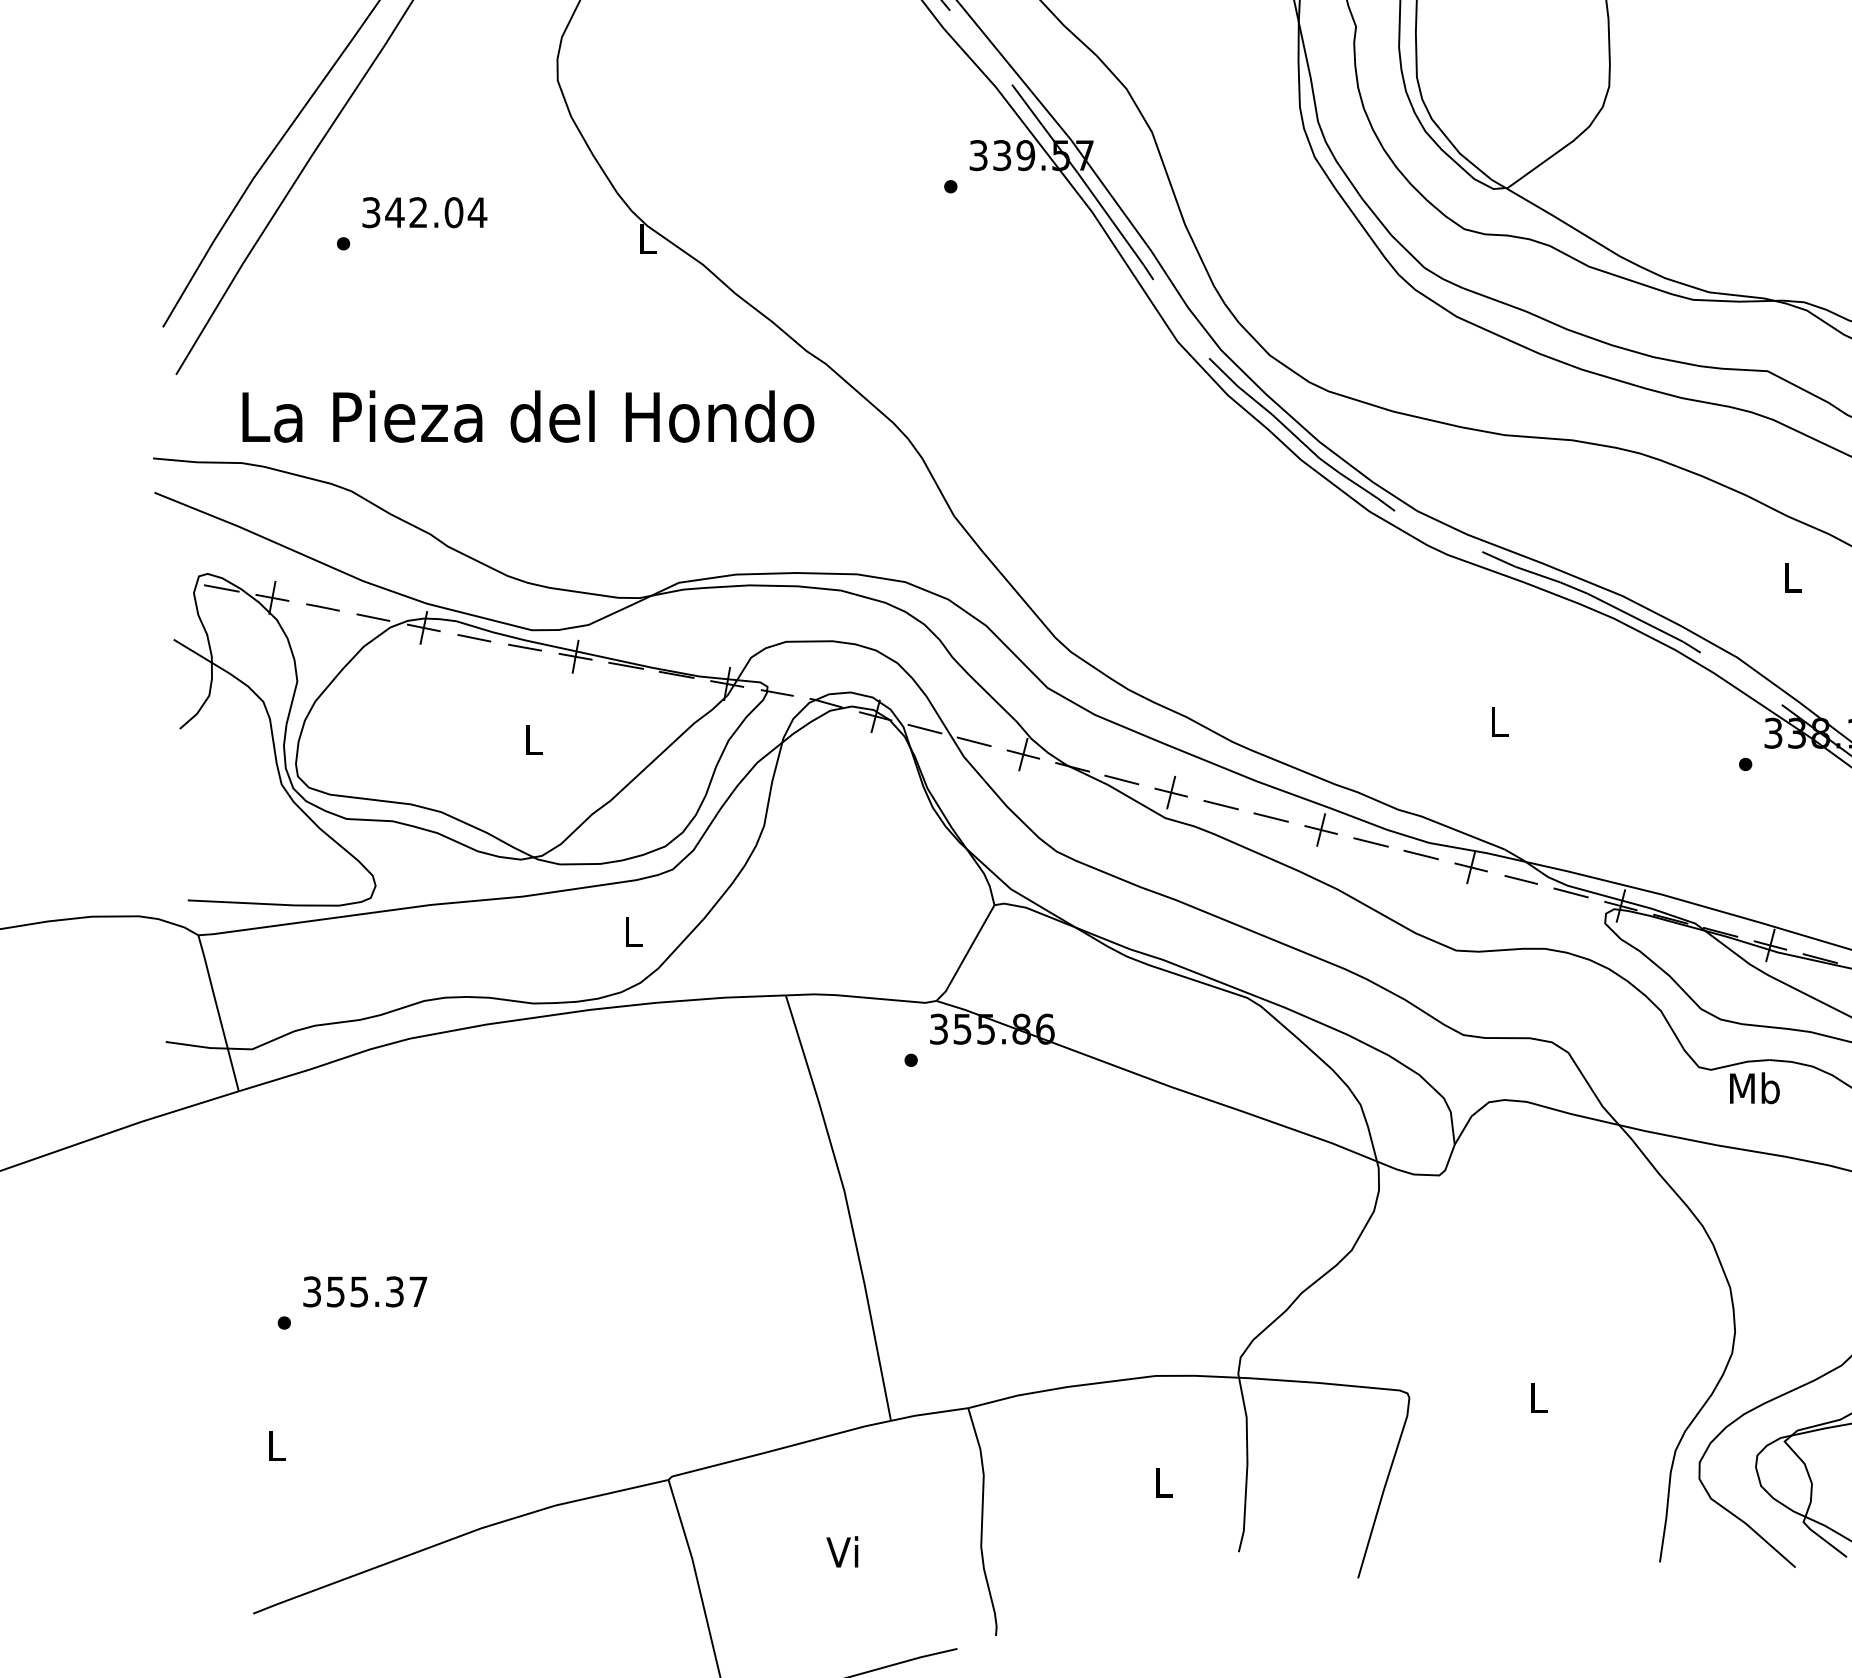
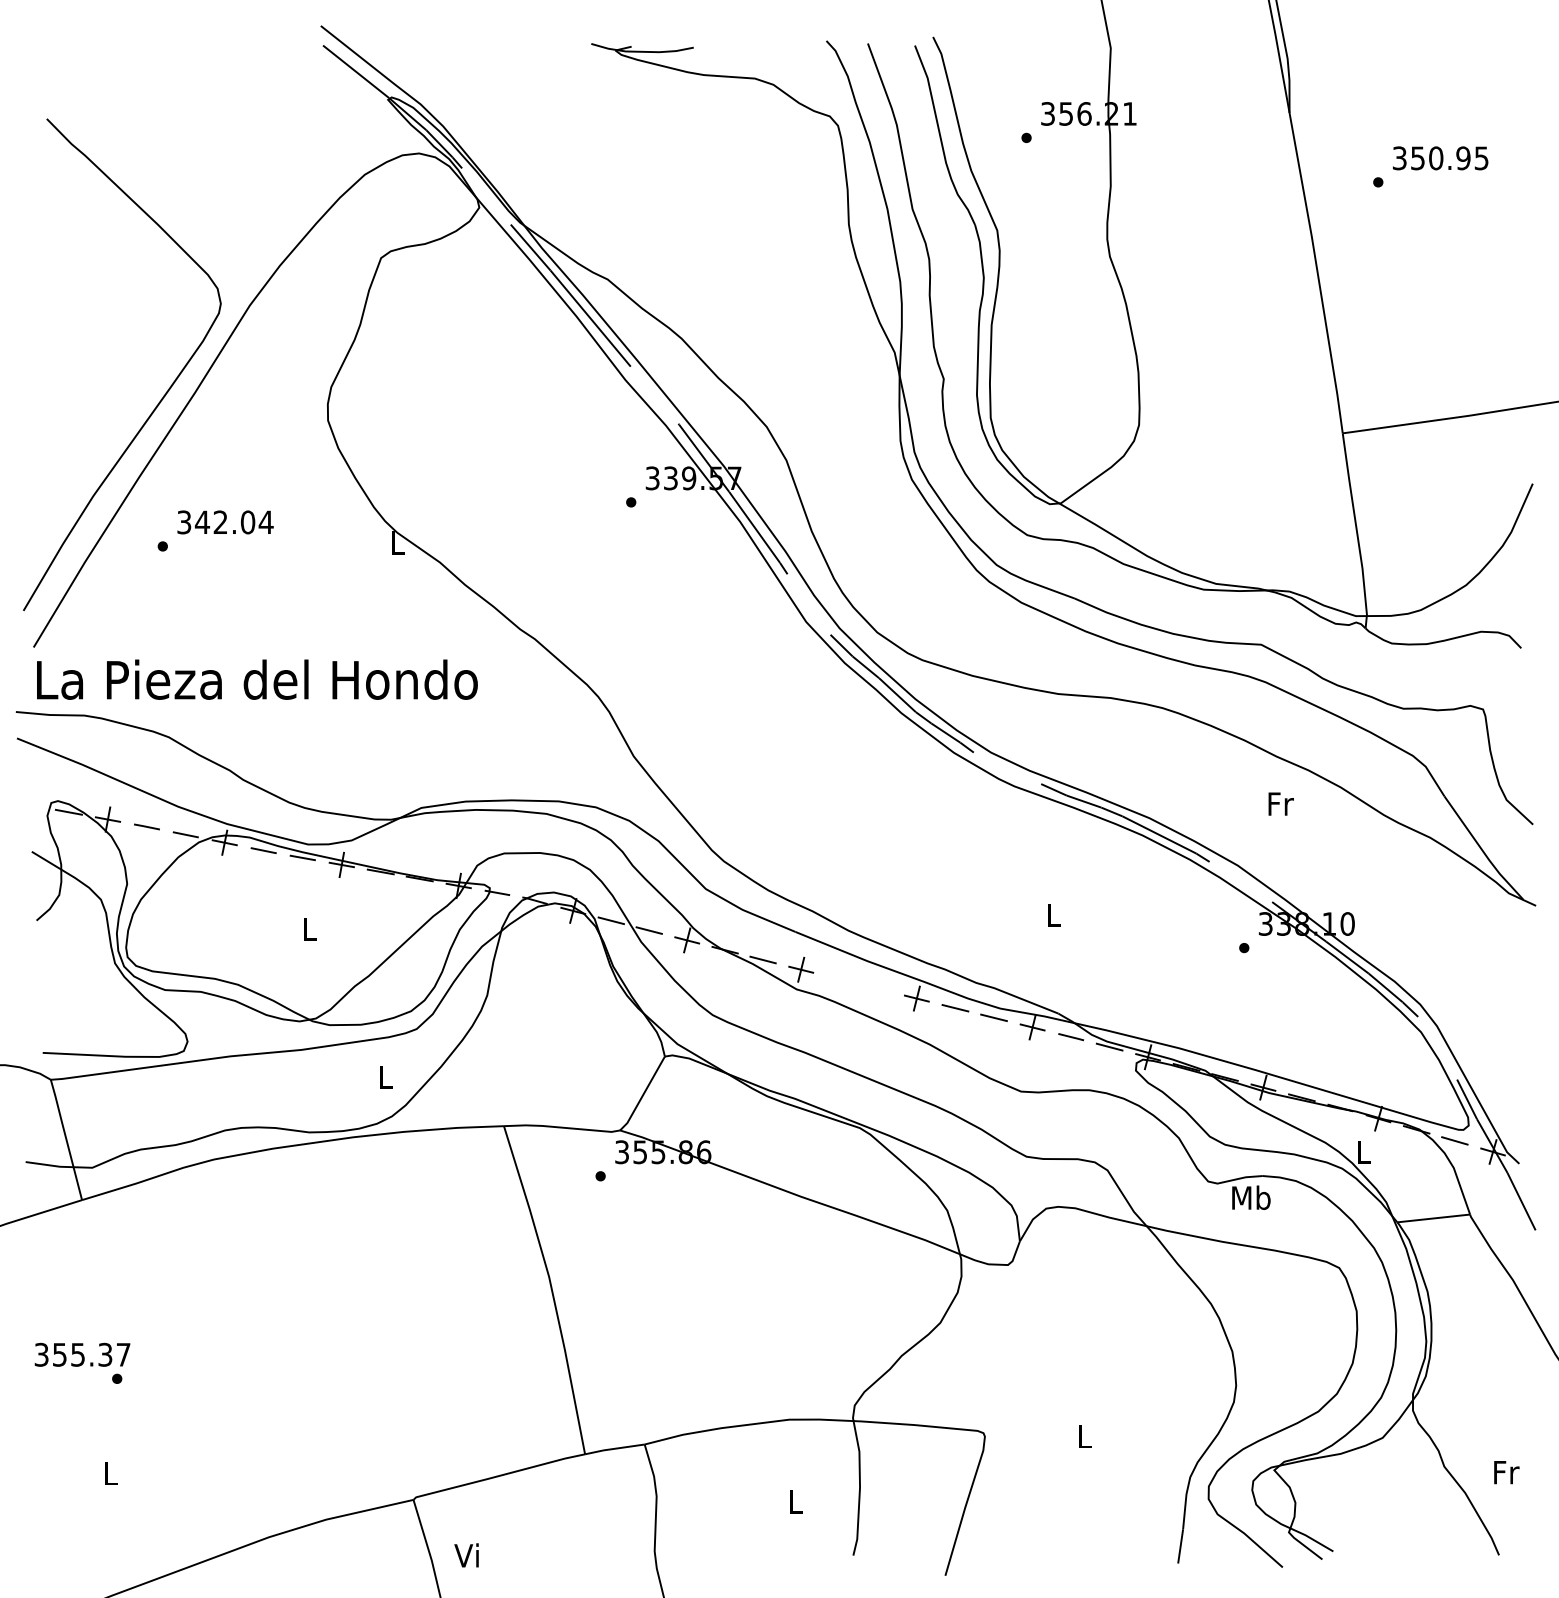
text: (528, 416) -> (257, 679), moved
text: (1792, 577) -> (1280, 803), L -> Fr
line: (1220, 805) -> (839, 979), removed
line: (1271, 816) -> (878, 988), removed
text: (365, 1291) -> (82, 1354), moved
text: (842, 1552) -> (466, 1555), moved

